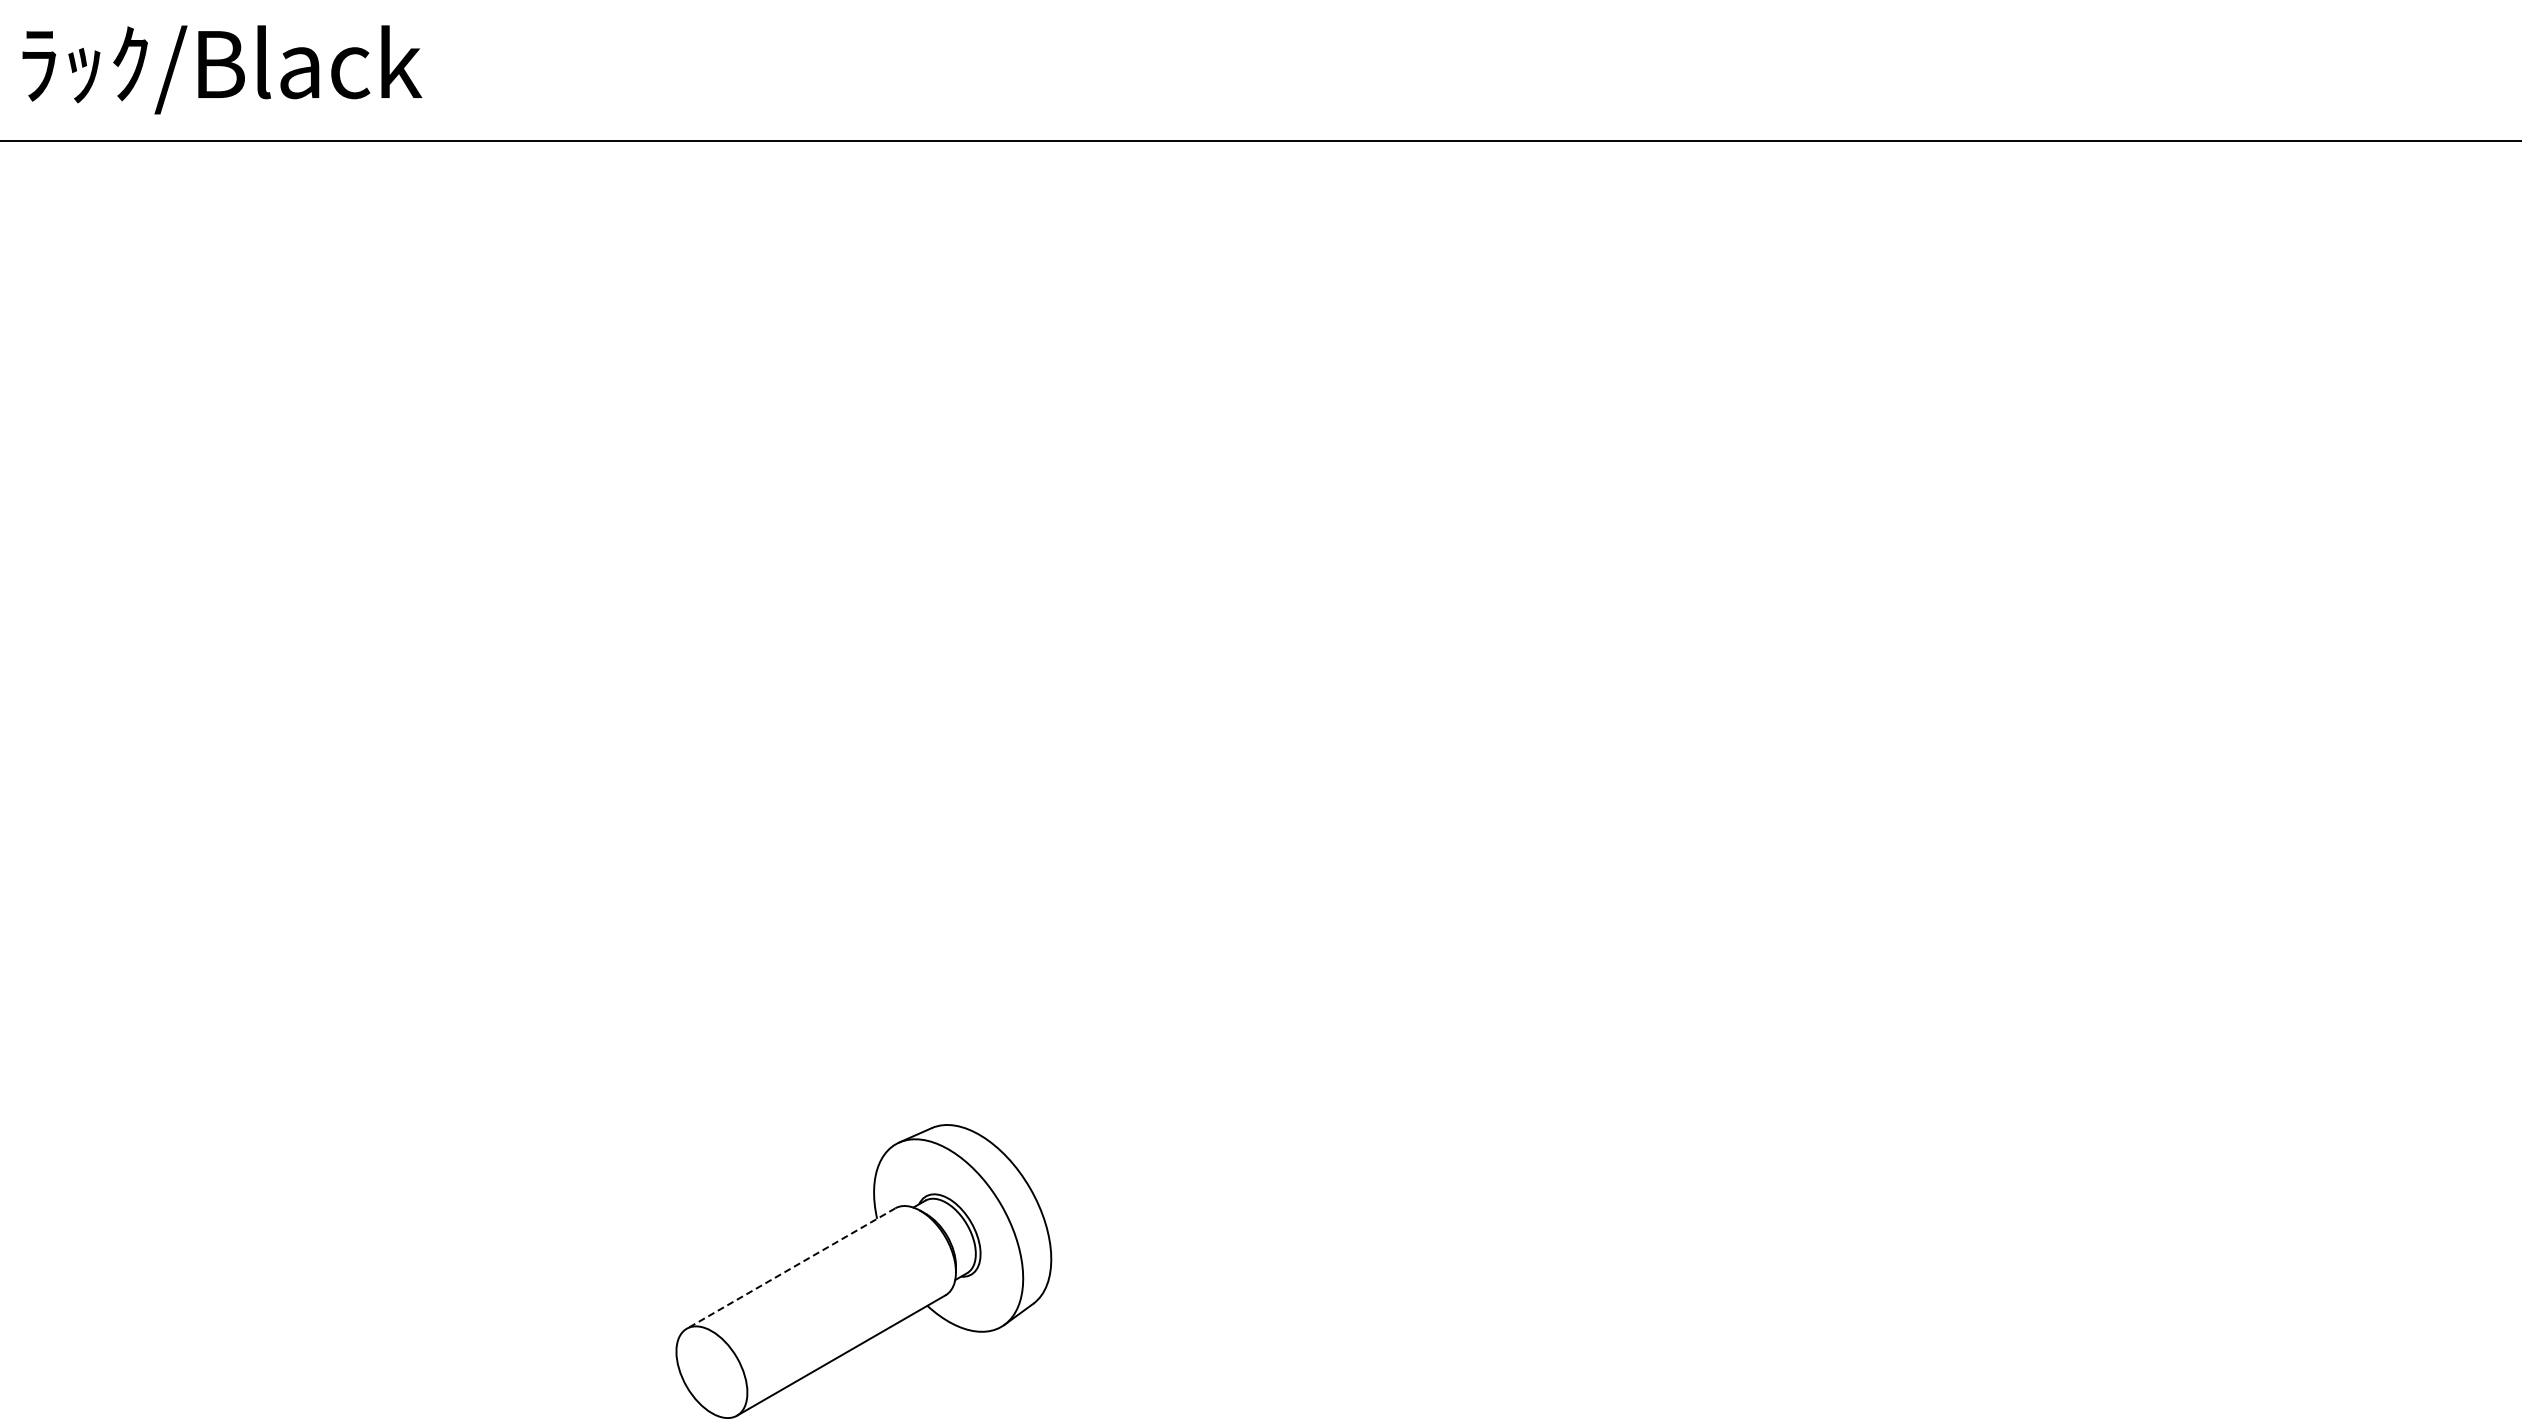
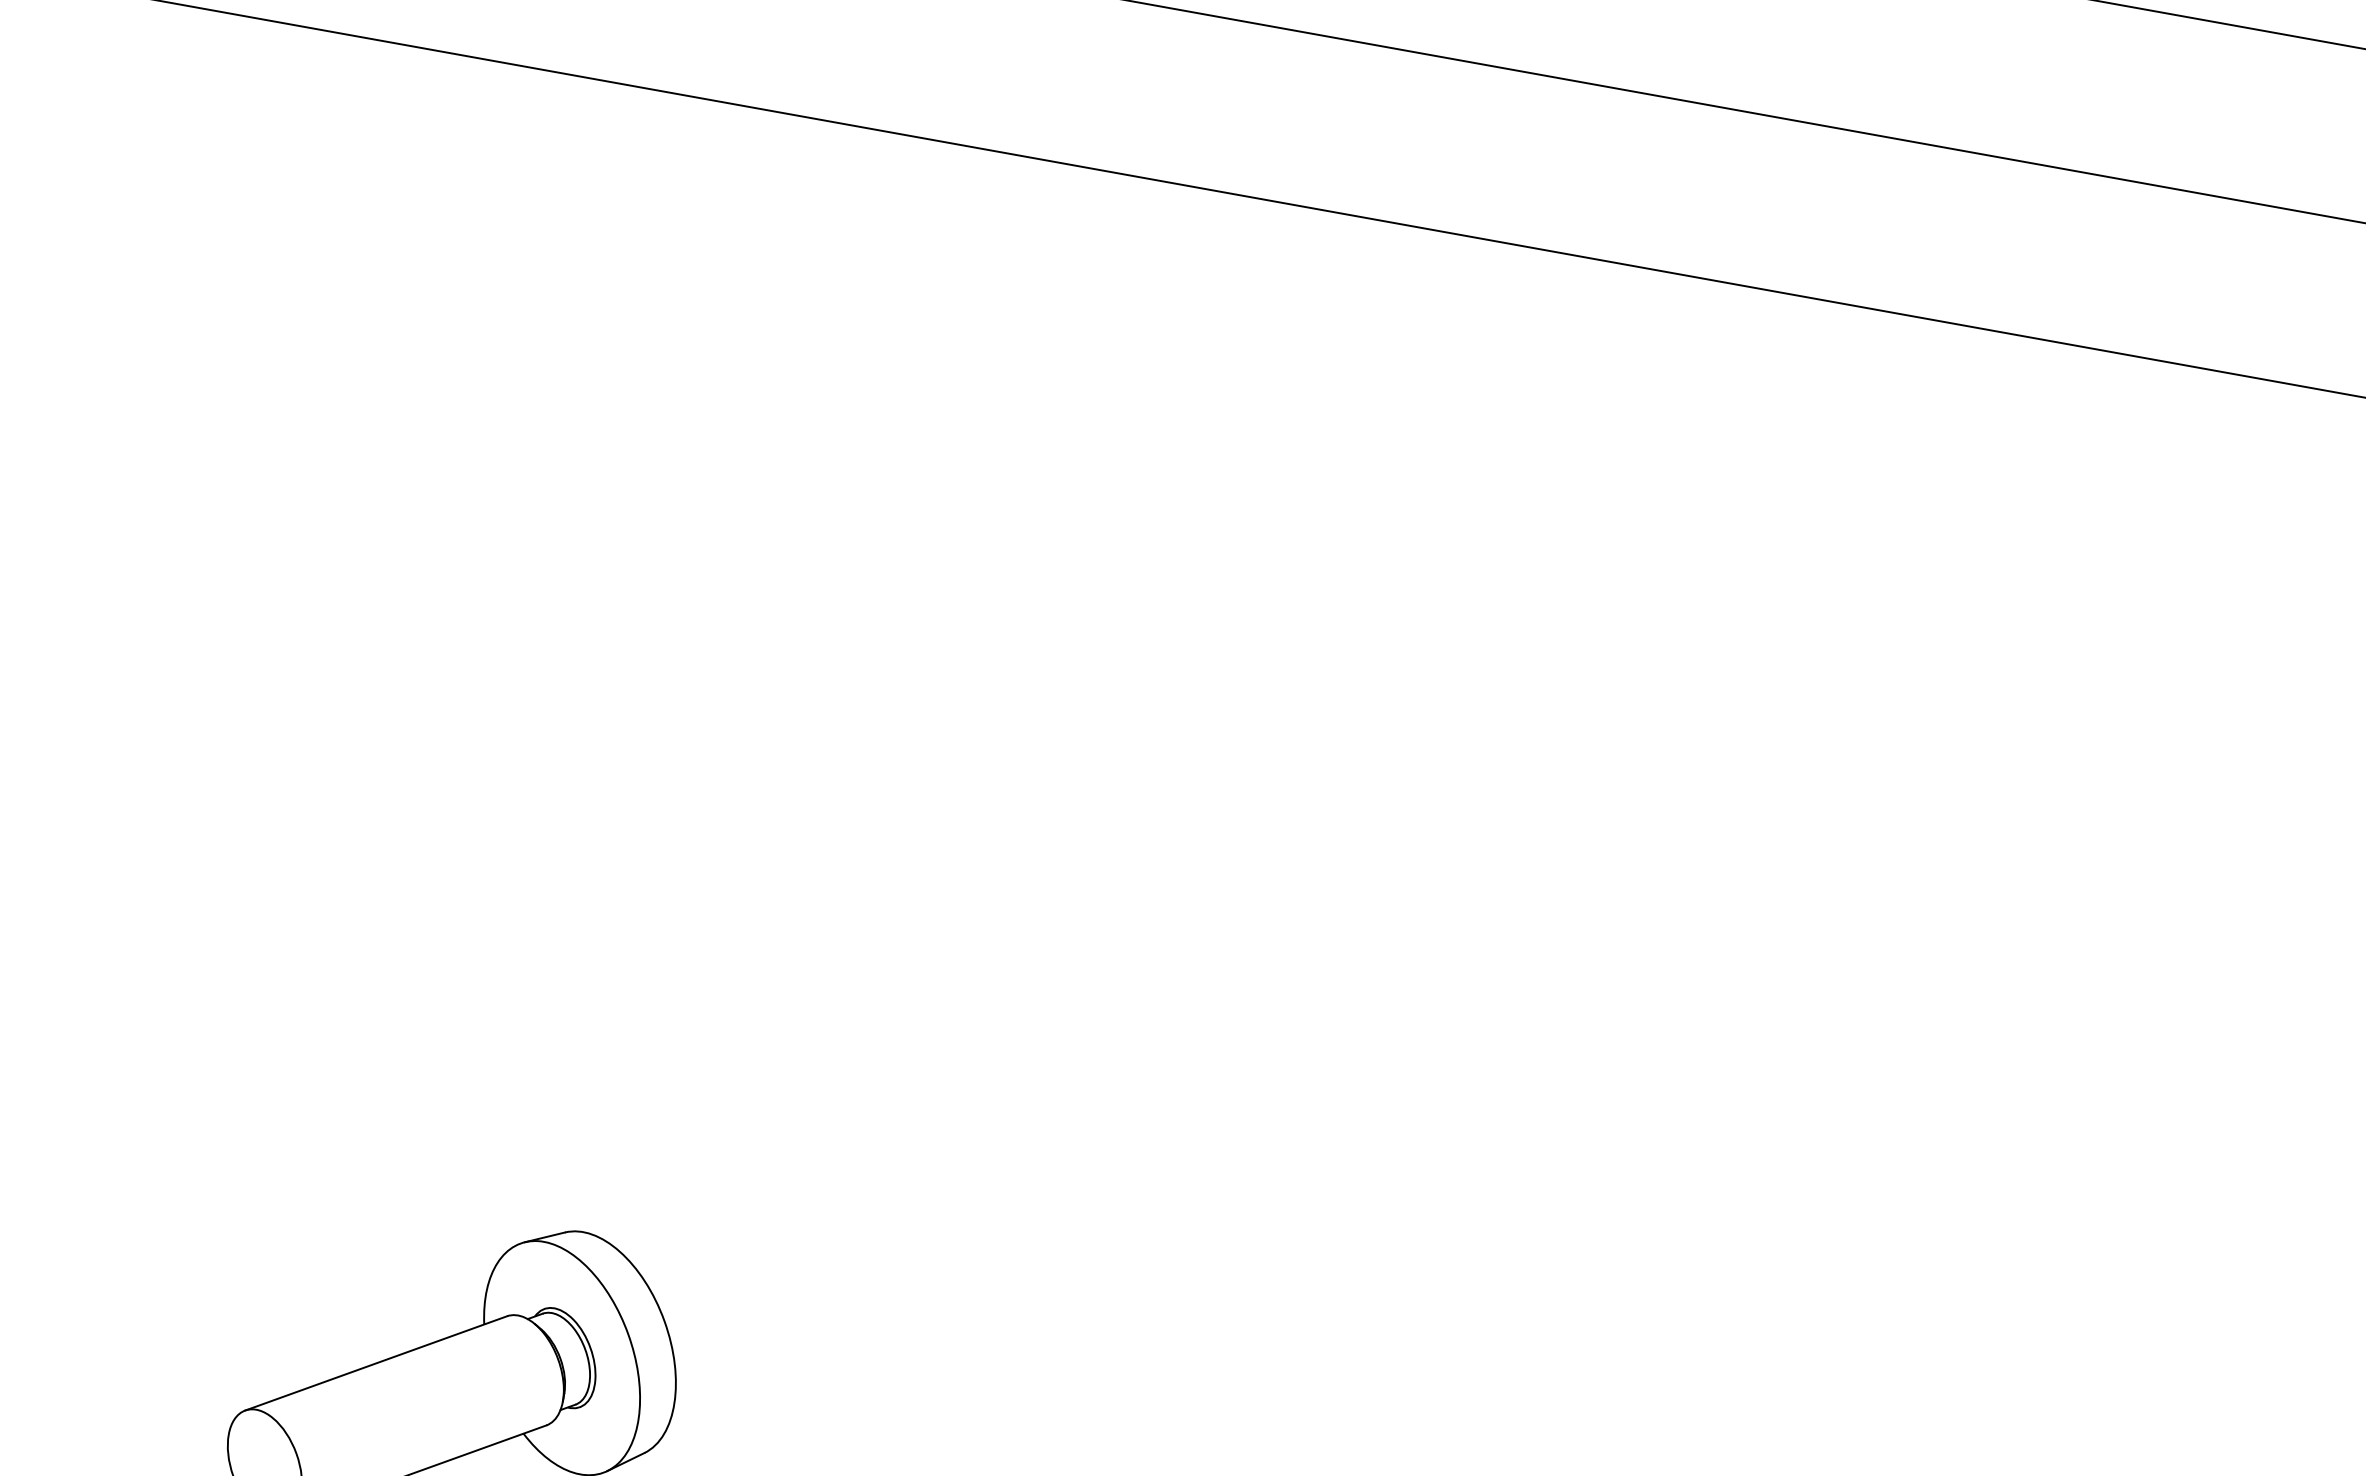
line: (790, 1268) -> (375, 1363), dashed -> solid

